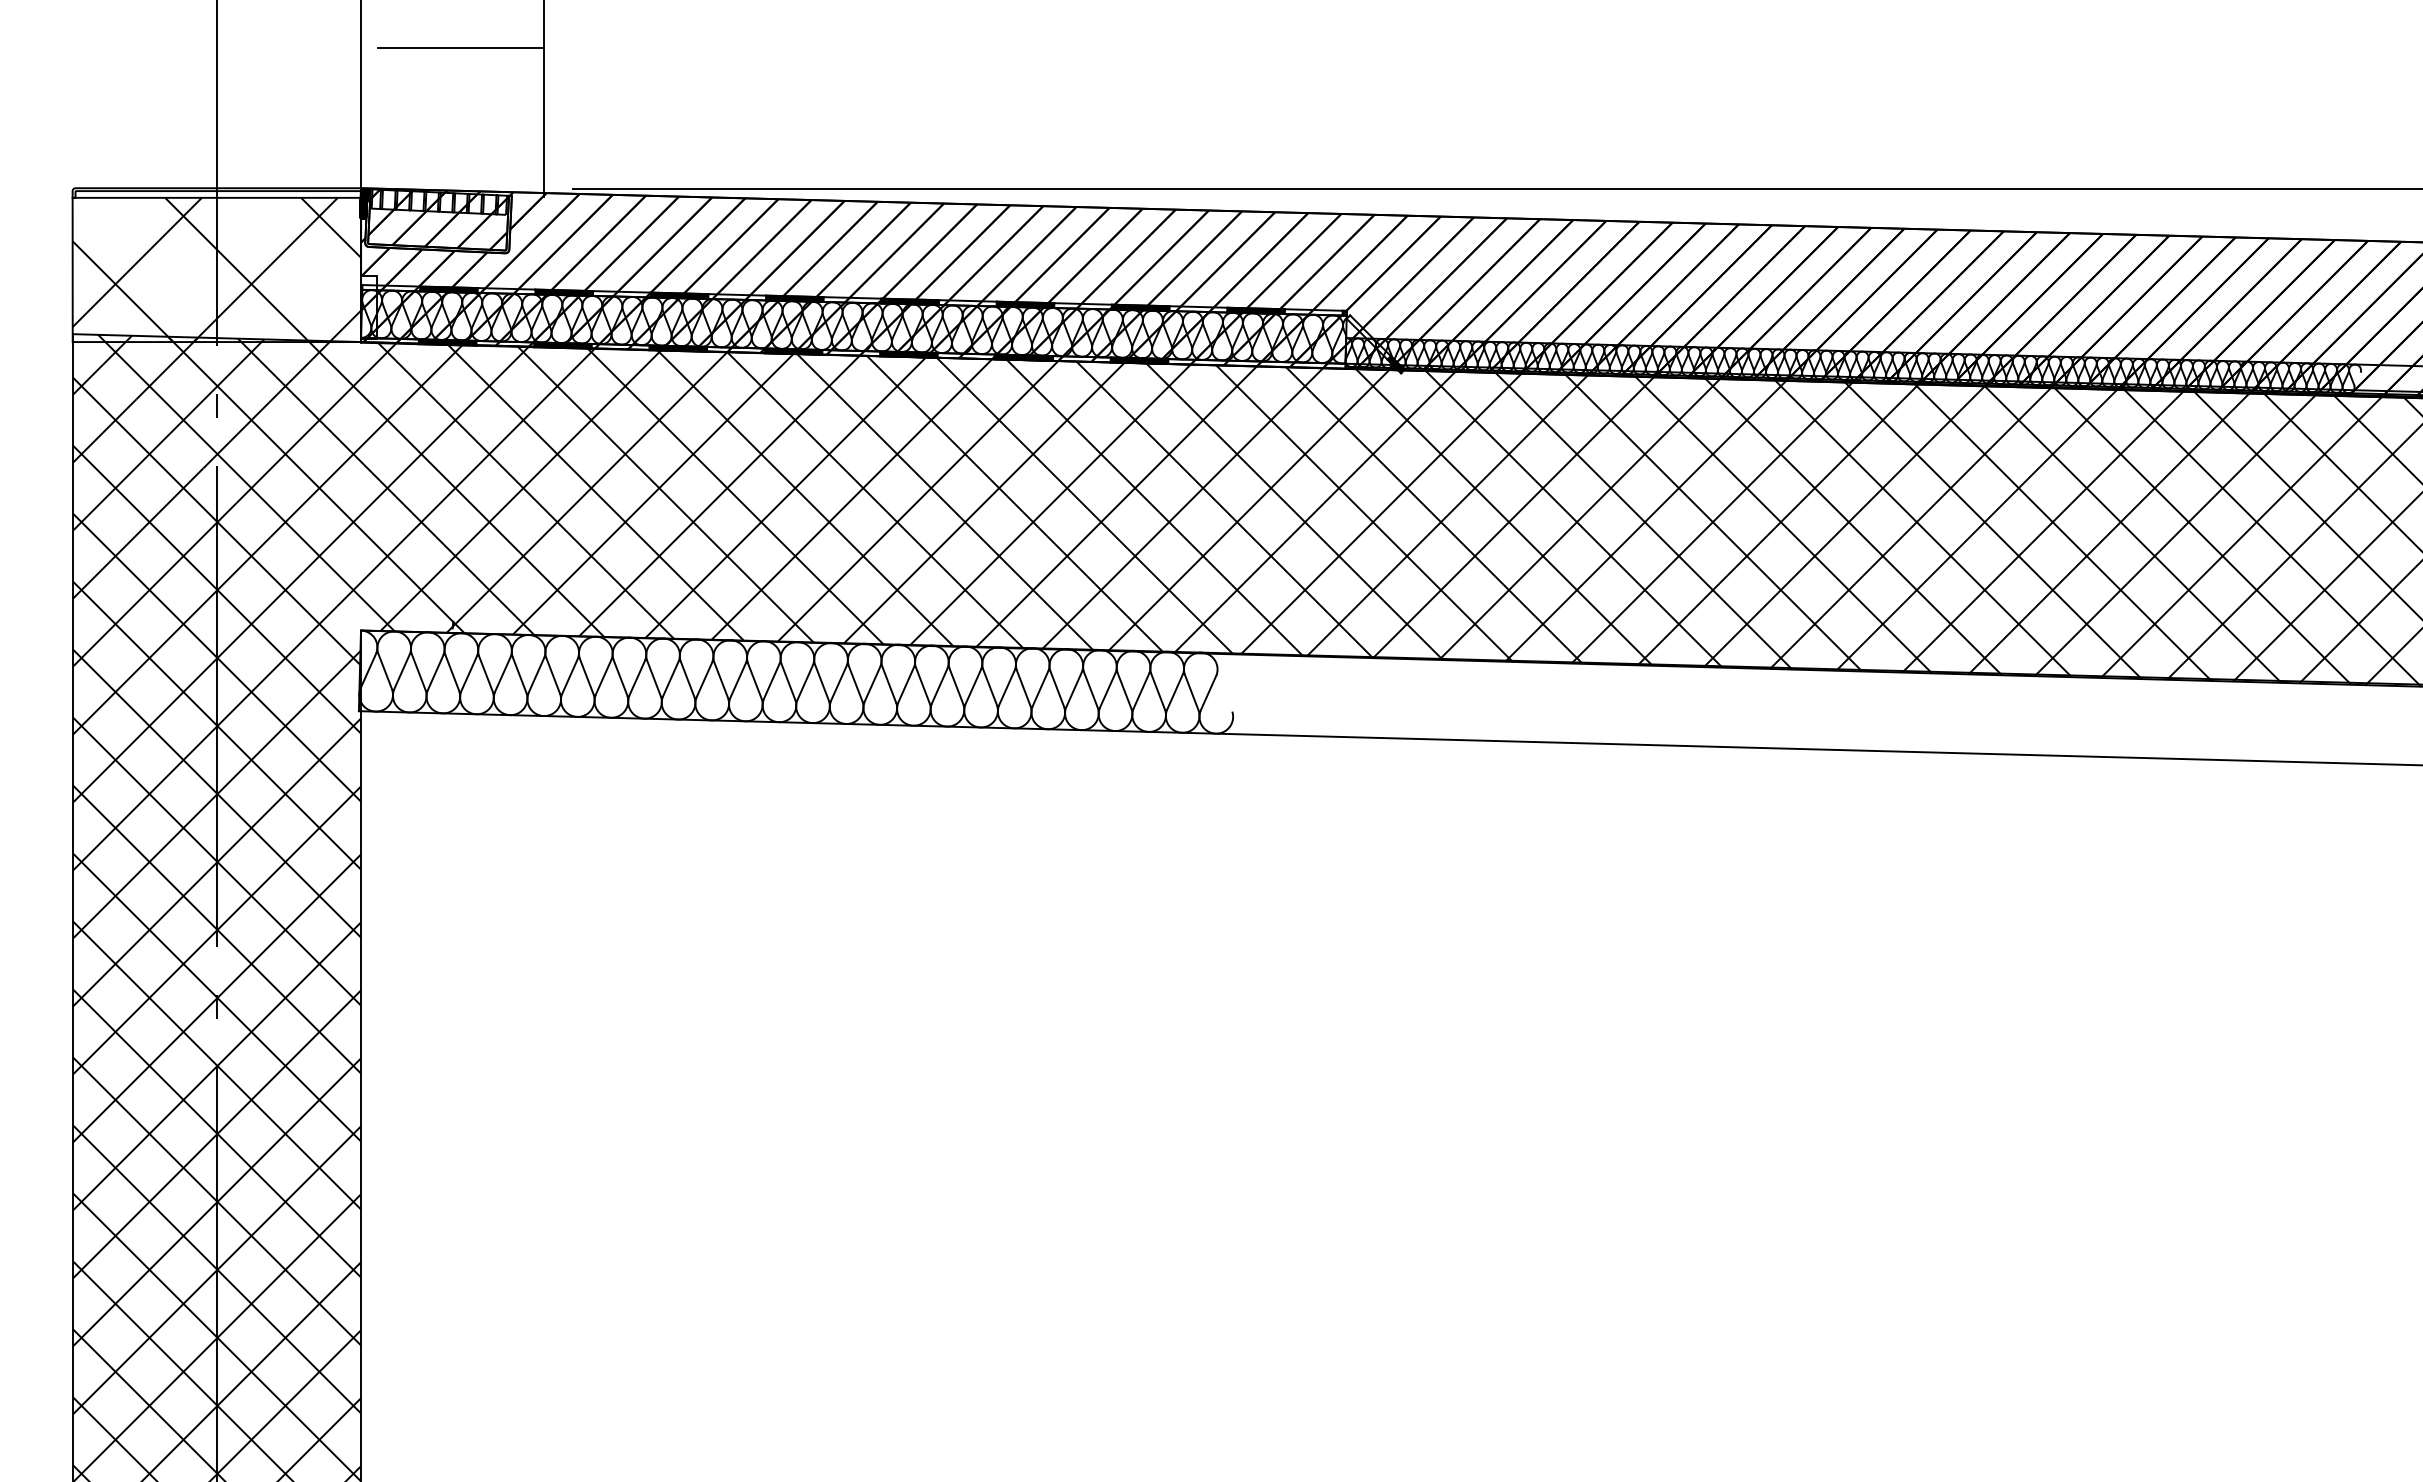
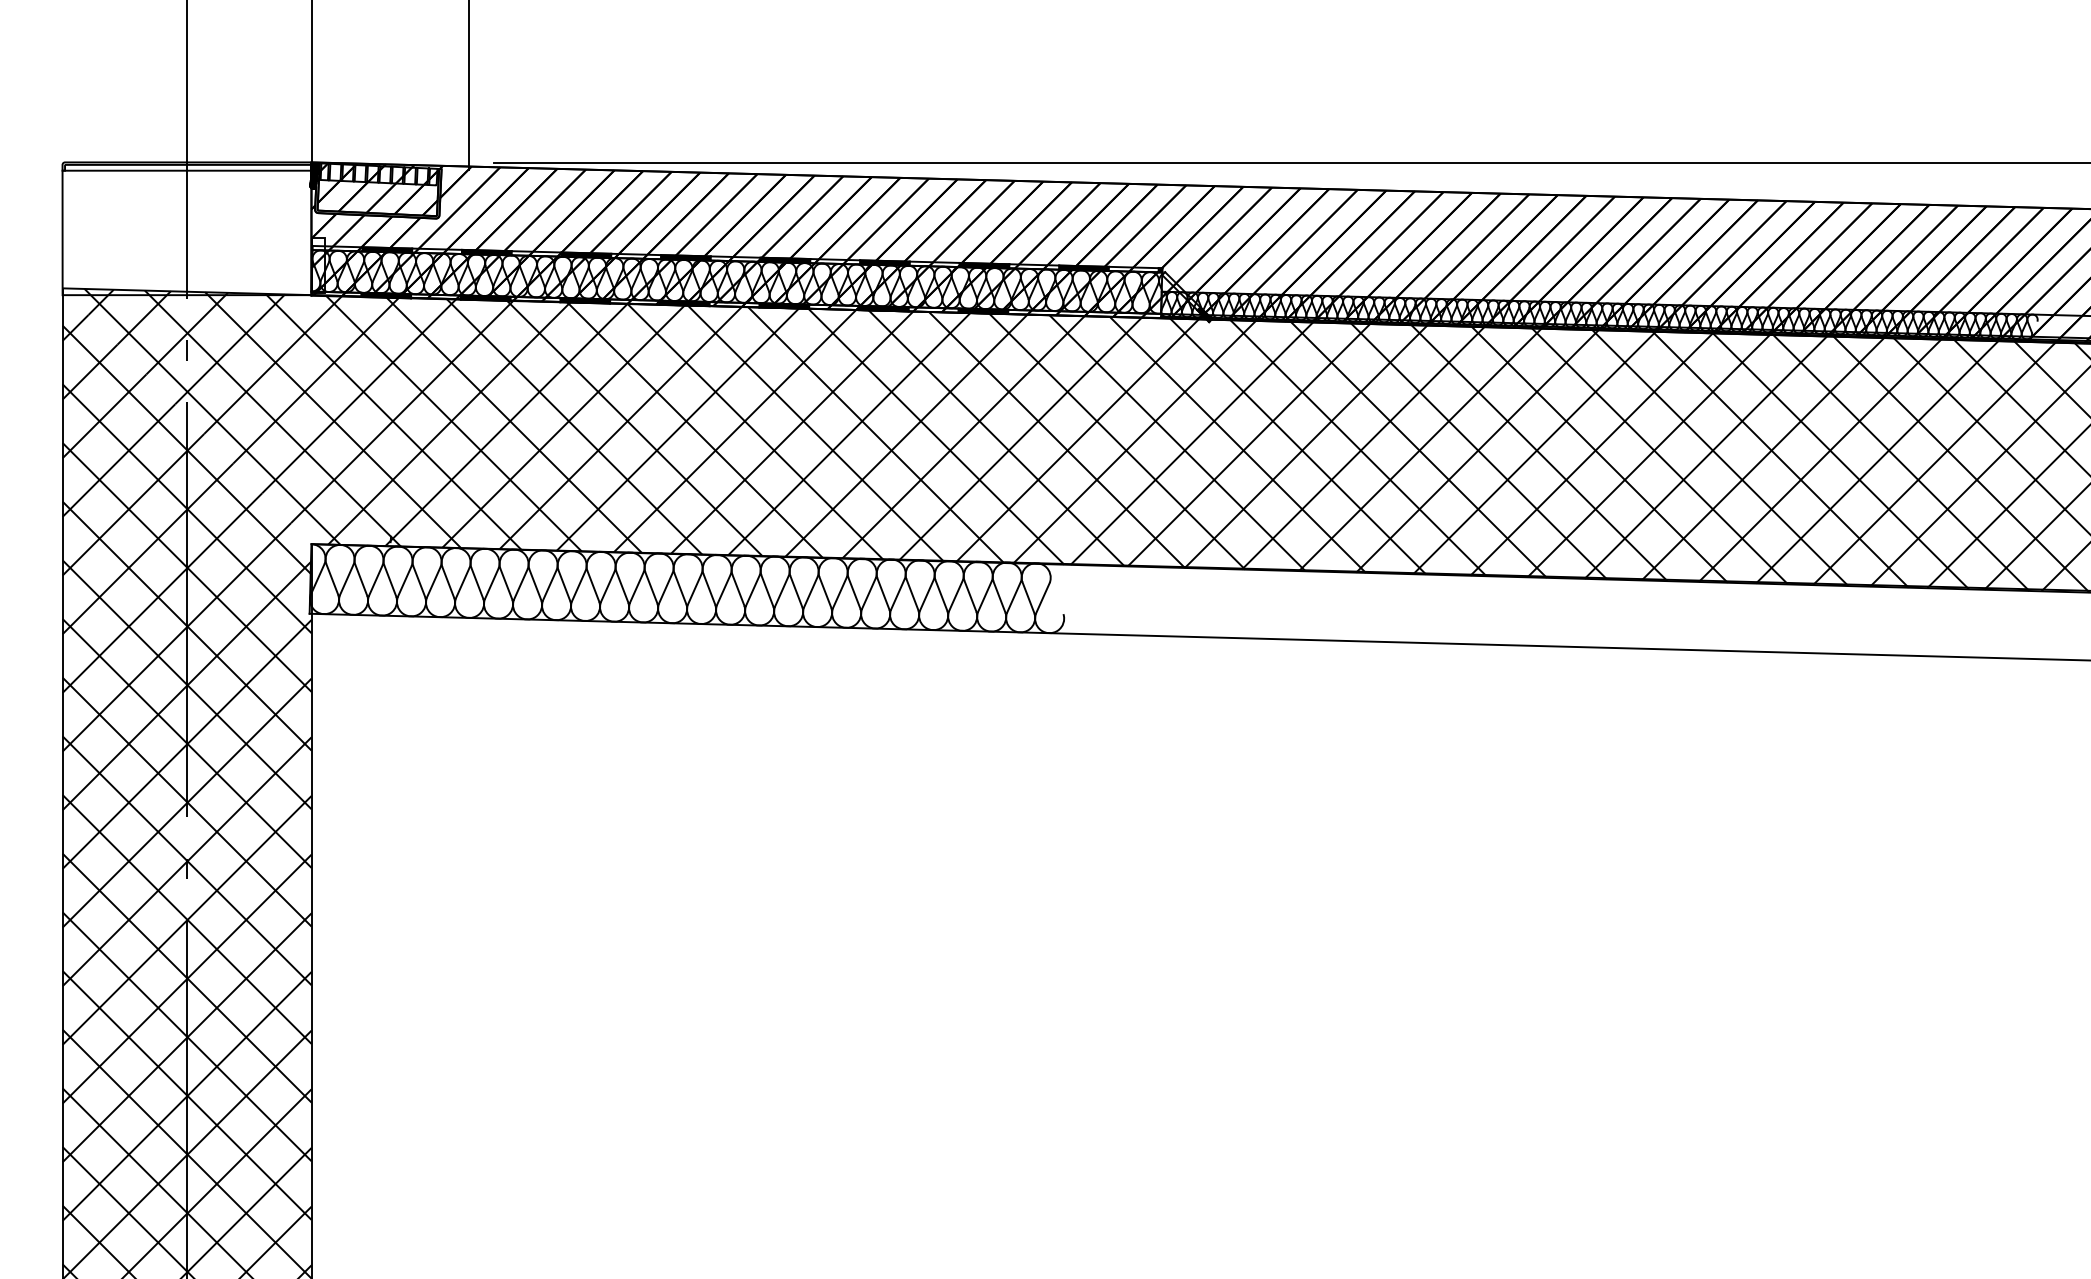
line: (460, 47) -> (397, 40), removed
hatch: (216, 269) -> (186, 232), removed

